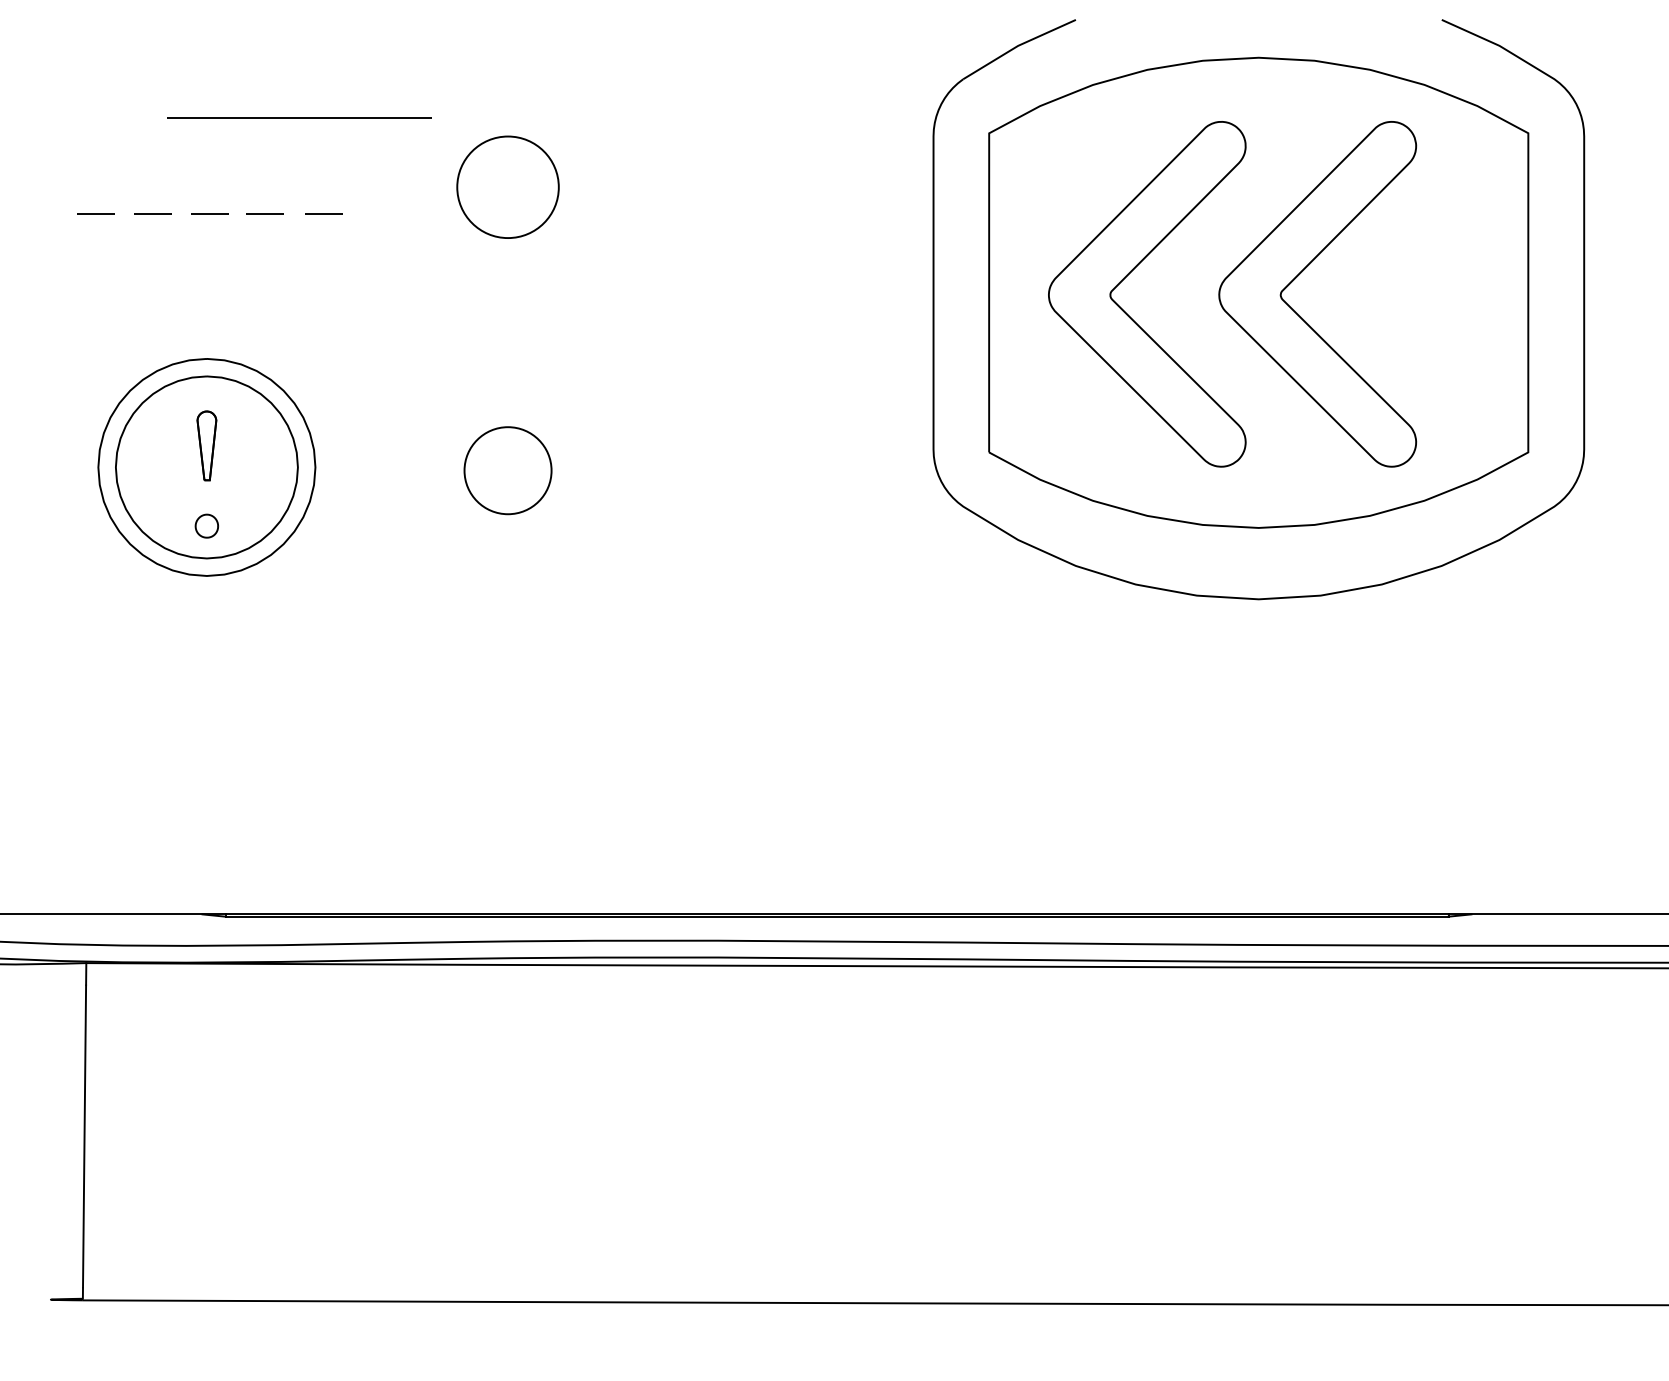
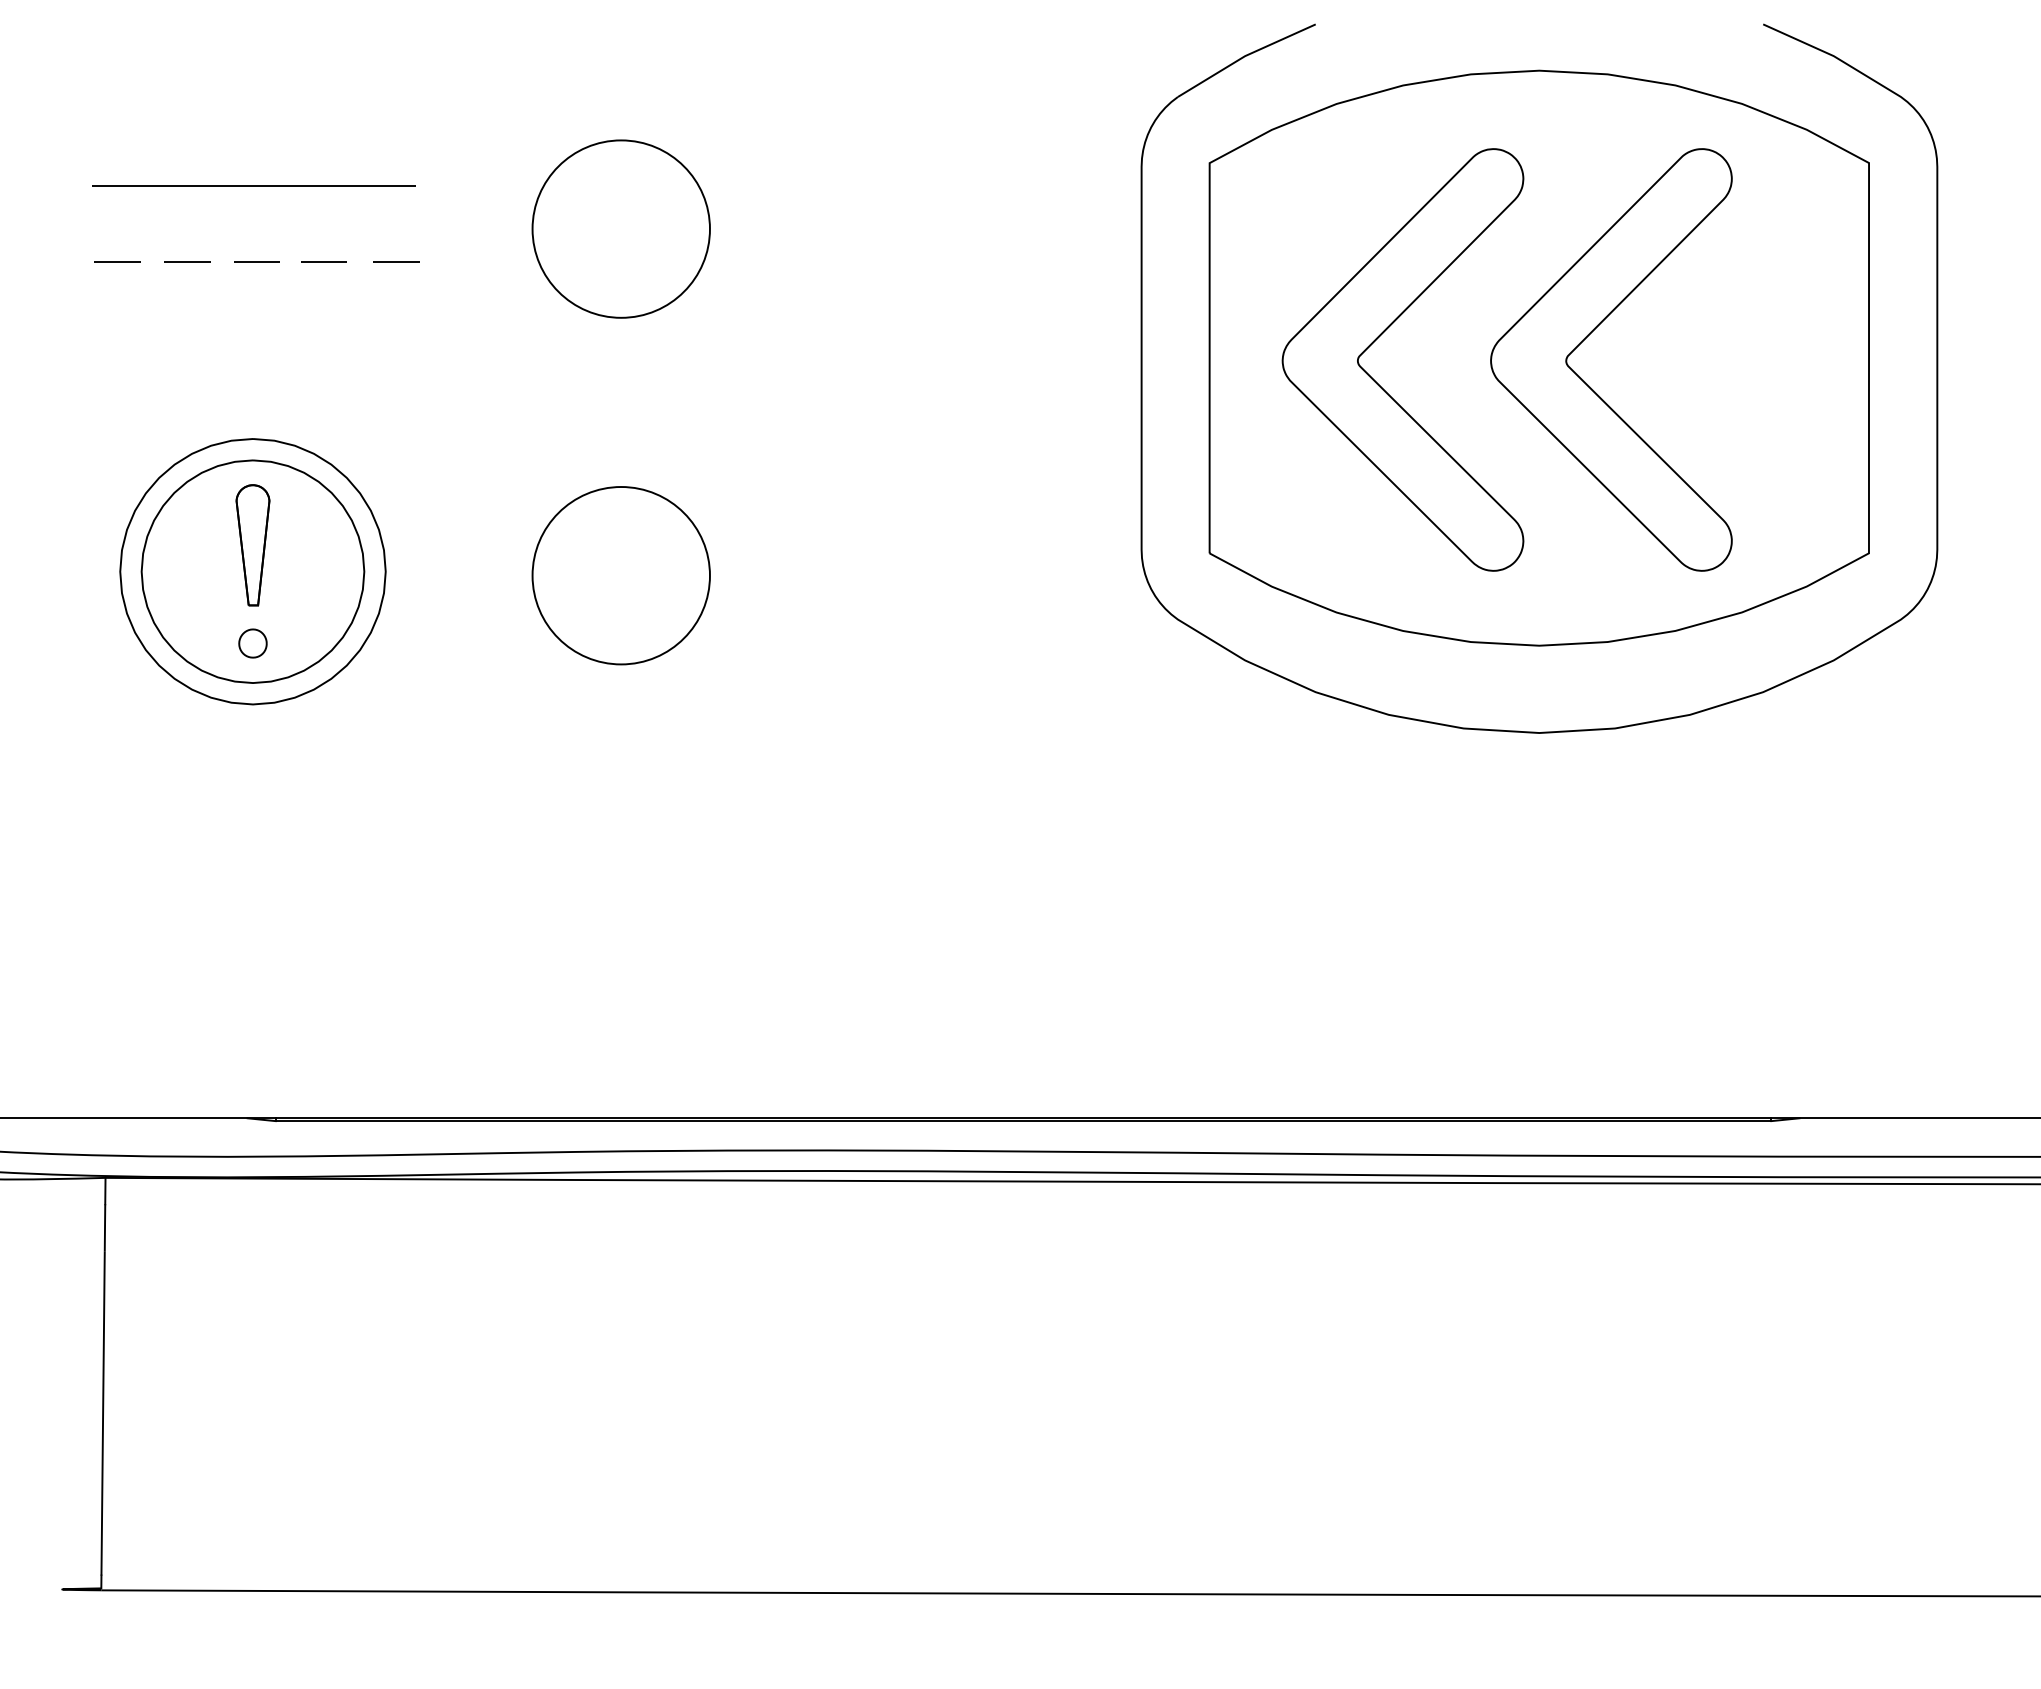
line: (298, 117) -> (253, 185), moved
circle: (507, 186) -> (620, 228), size x1.43
part: (206, 446) -> (252, 545), size x1.43
circle: (507, 470) -> (620, 575), size x1.67

